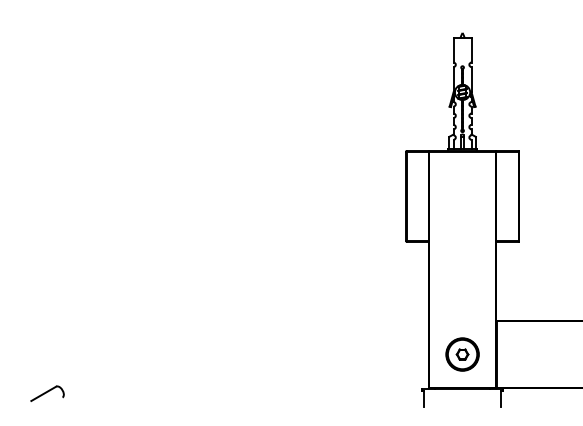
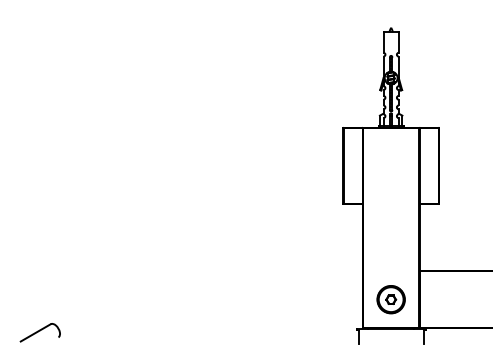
part: (46, 393) -> (39, 332), size x1.43

